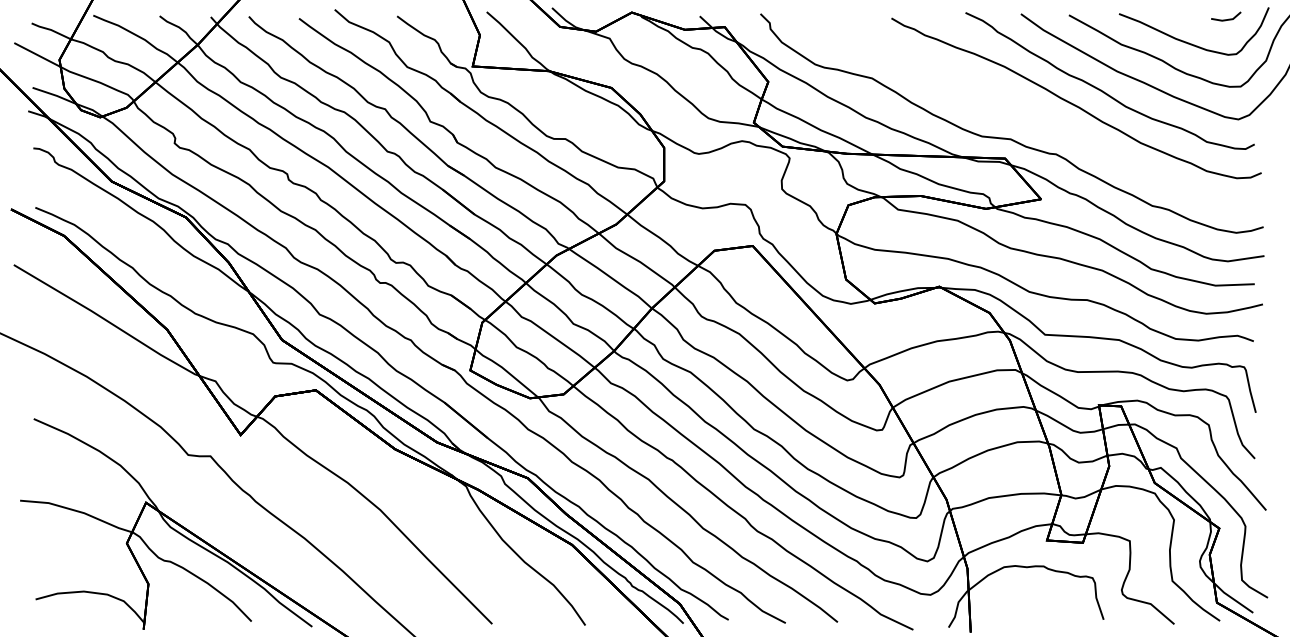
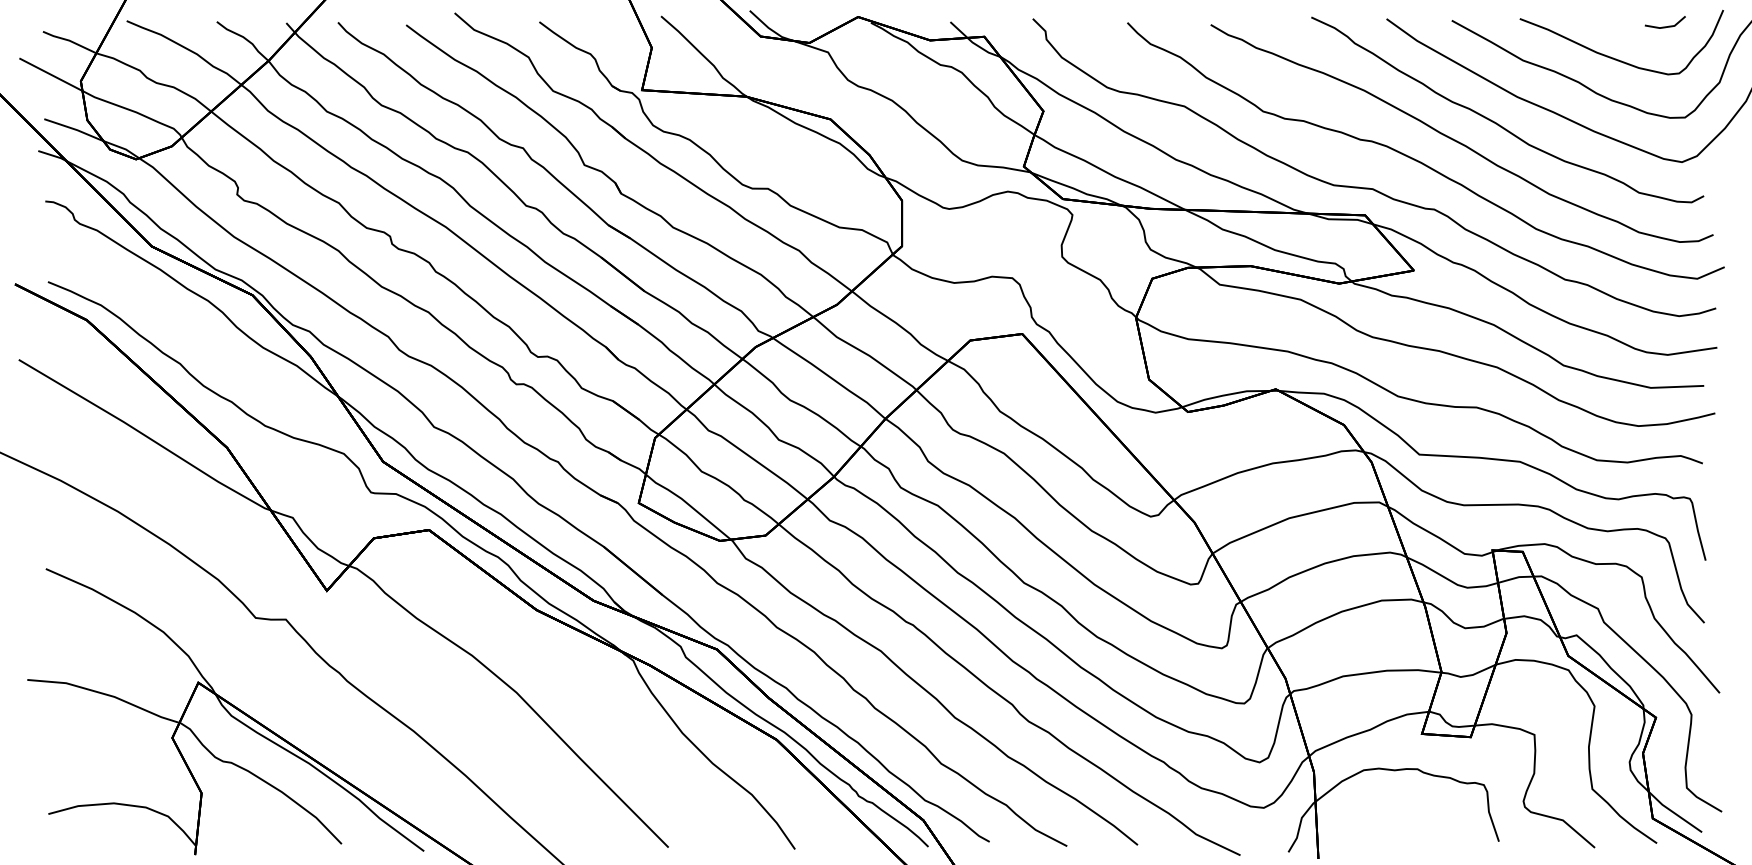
curve: (1045, 118) -> (1420, 161), added

